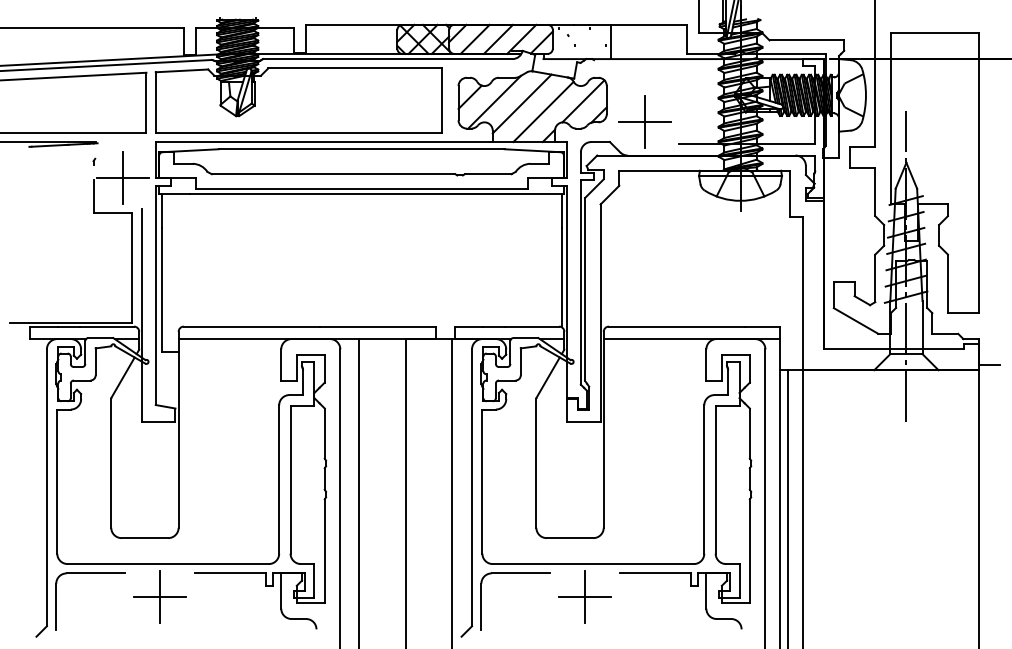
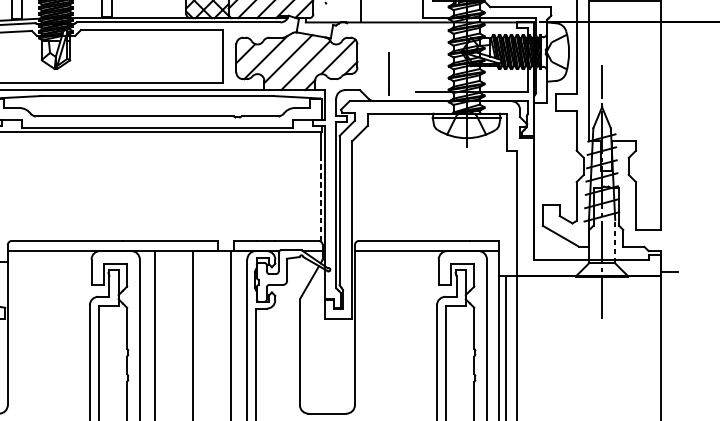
line: (645, 122) -> (389, 74), removed
line: (561, 277) -> (320, 200), solid -> dashed
line: (922, 327) -> (615, 241), solid -> dashed

